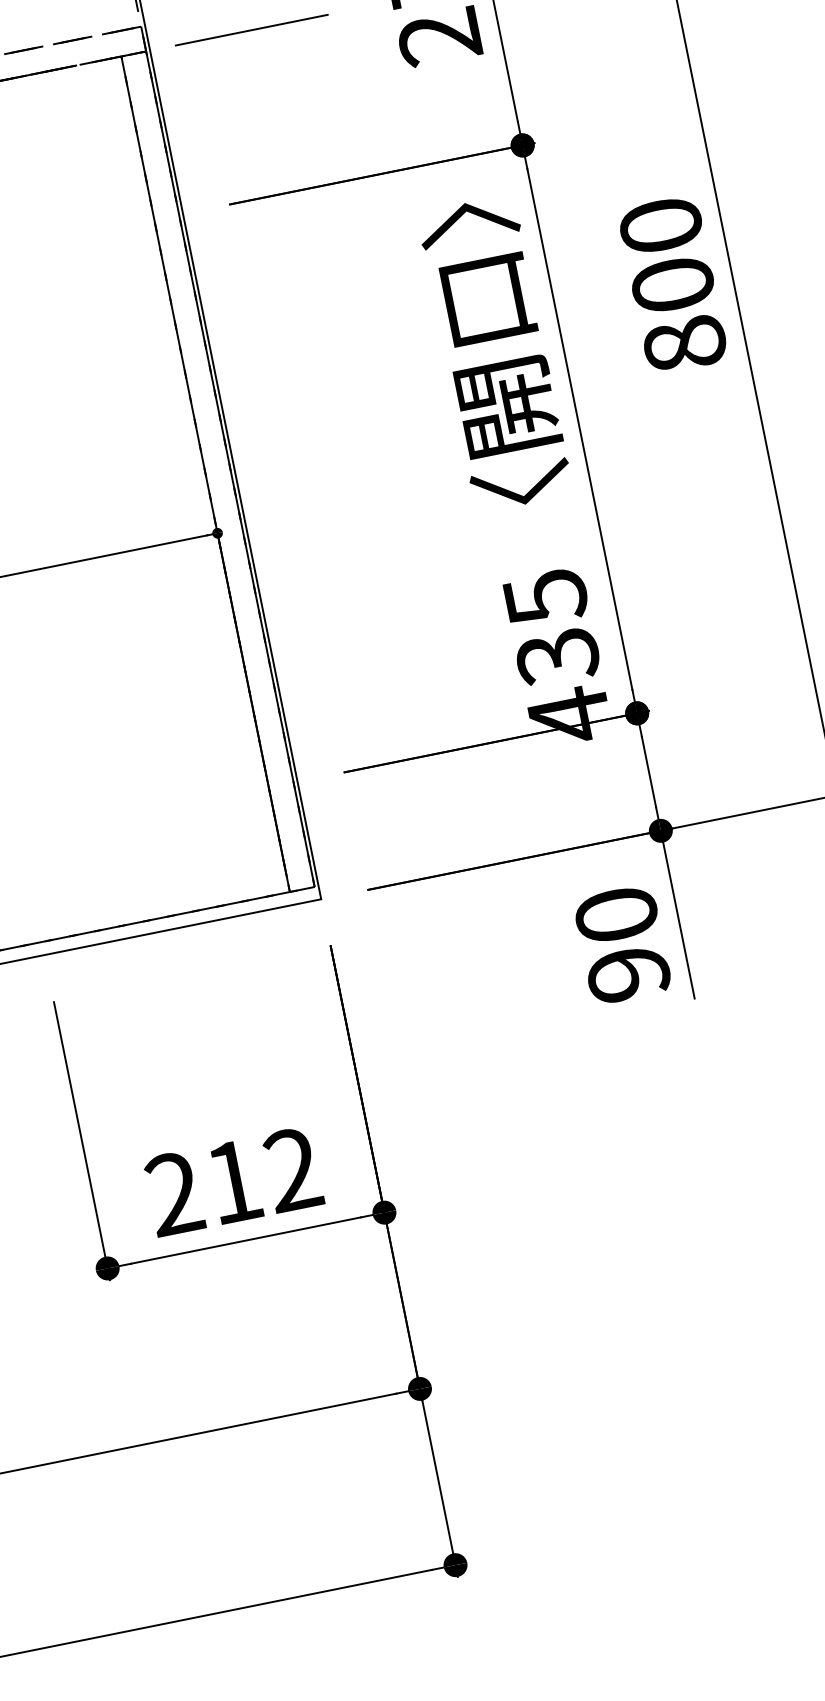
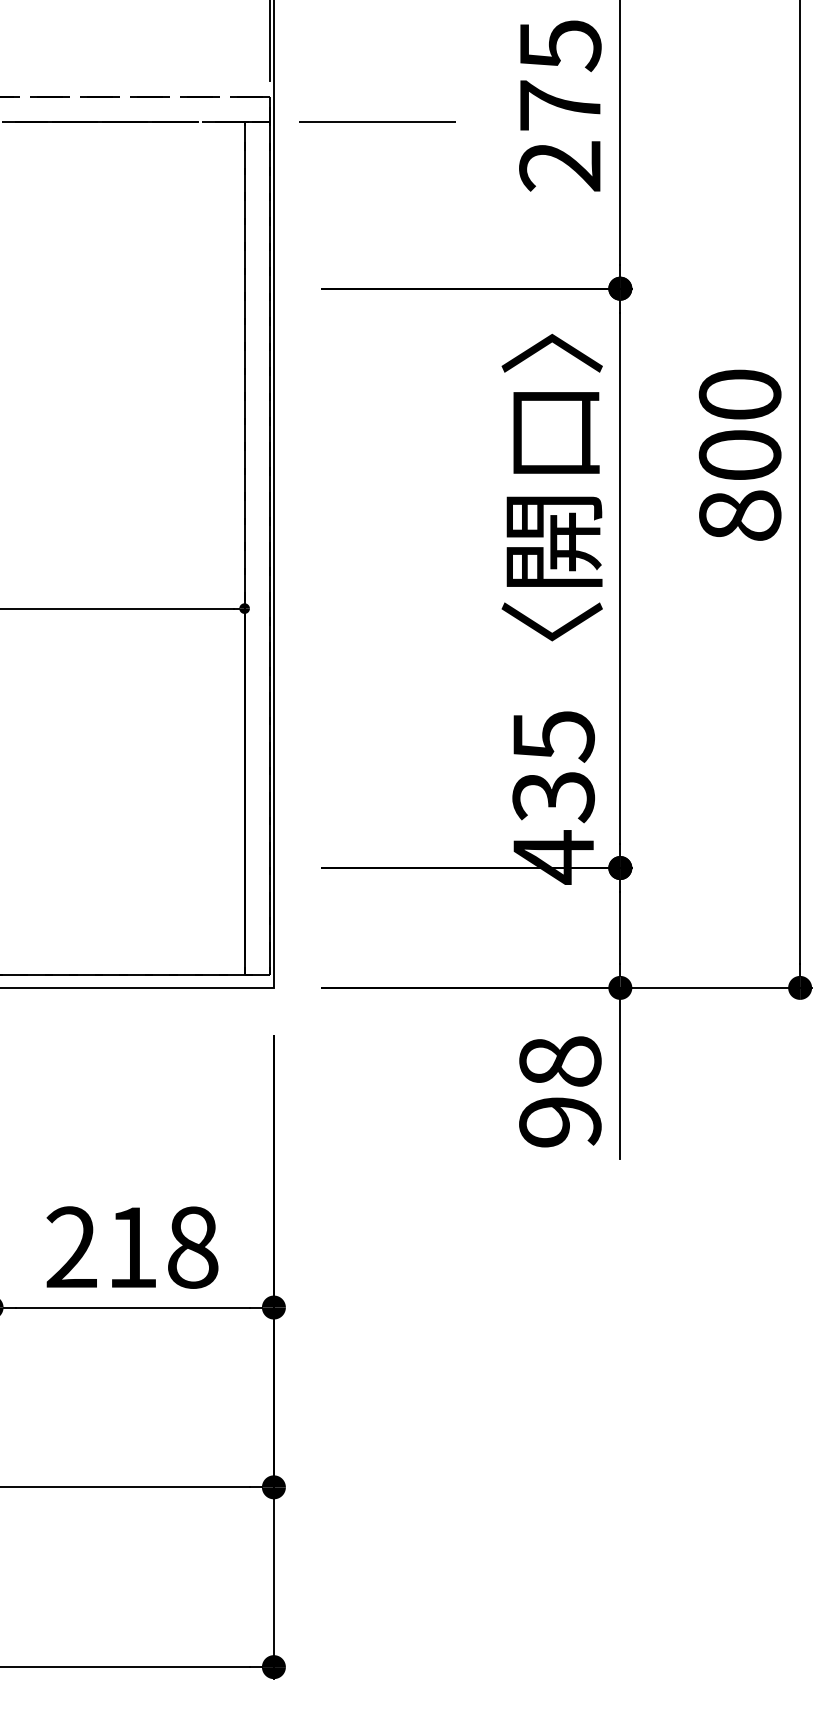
text: (616, 914) -> (560, 1061), 90 -> 98
text: (292, 1169) -> (192, 1247), 212 -> 218

